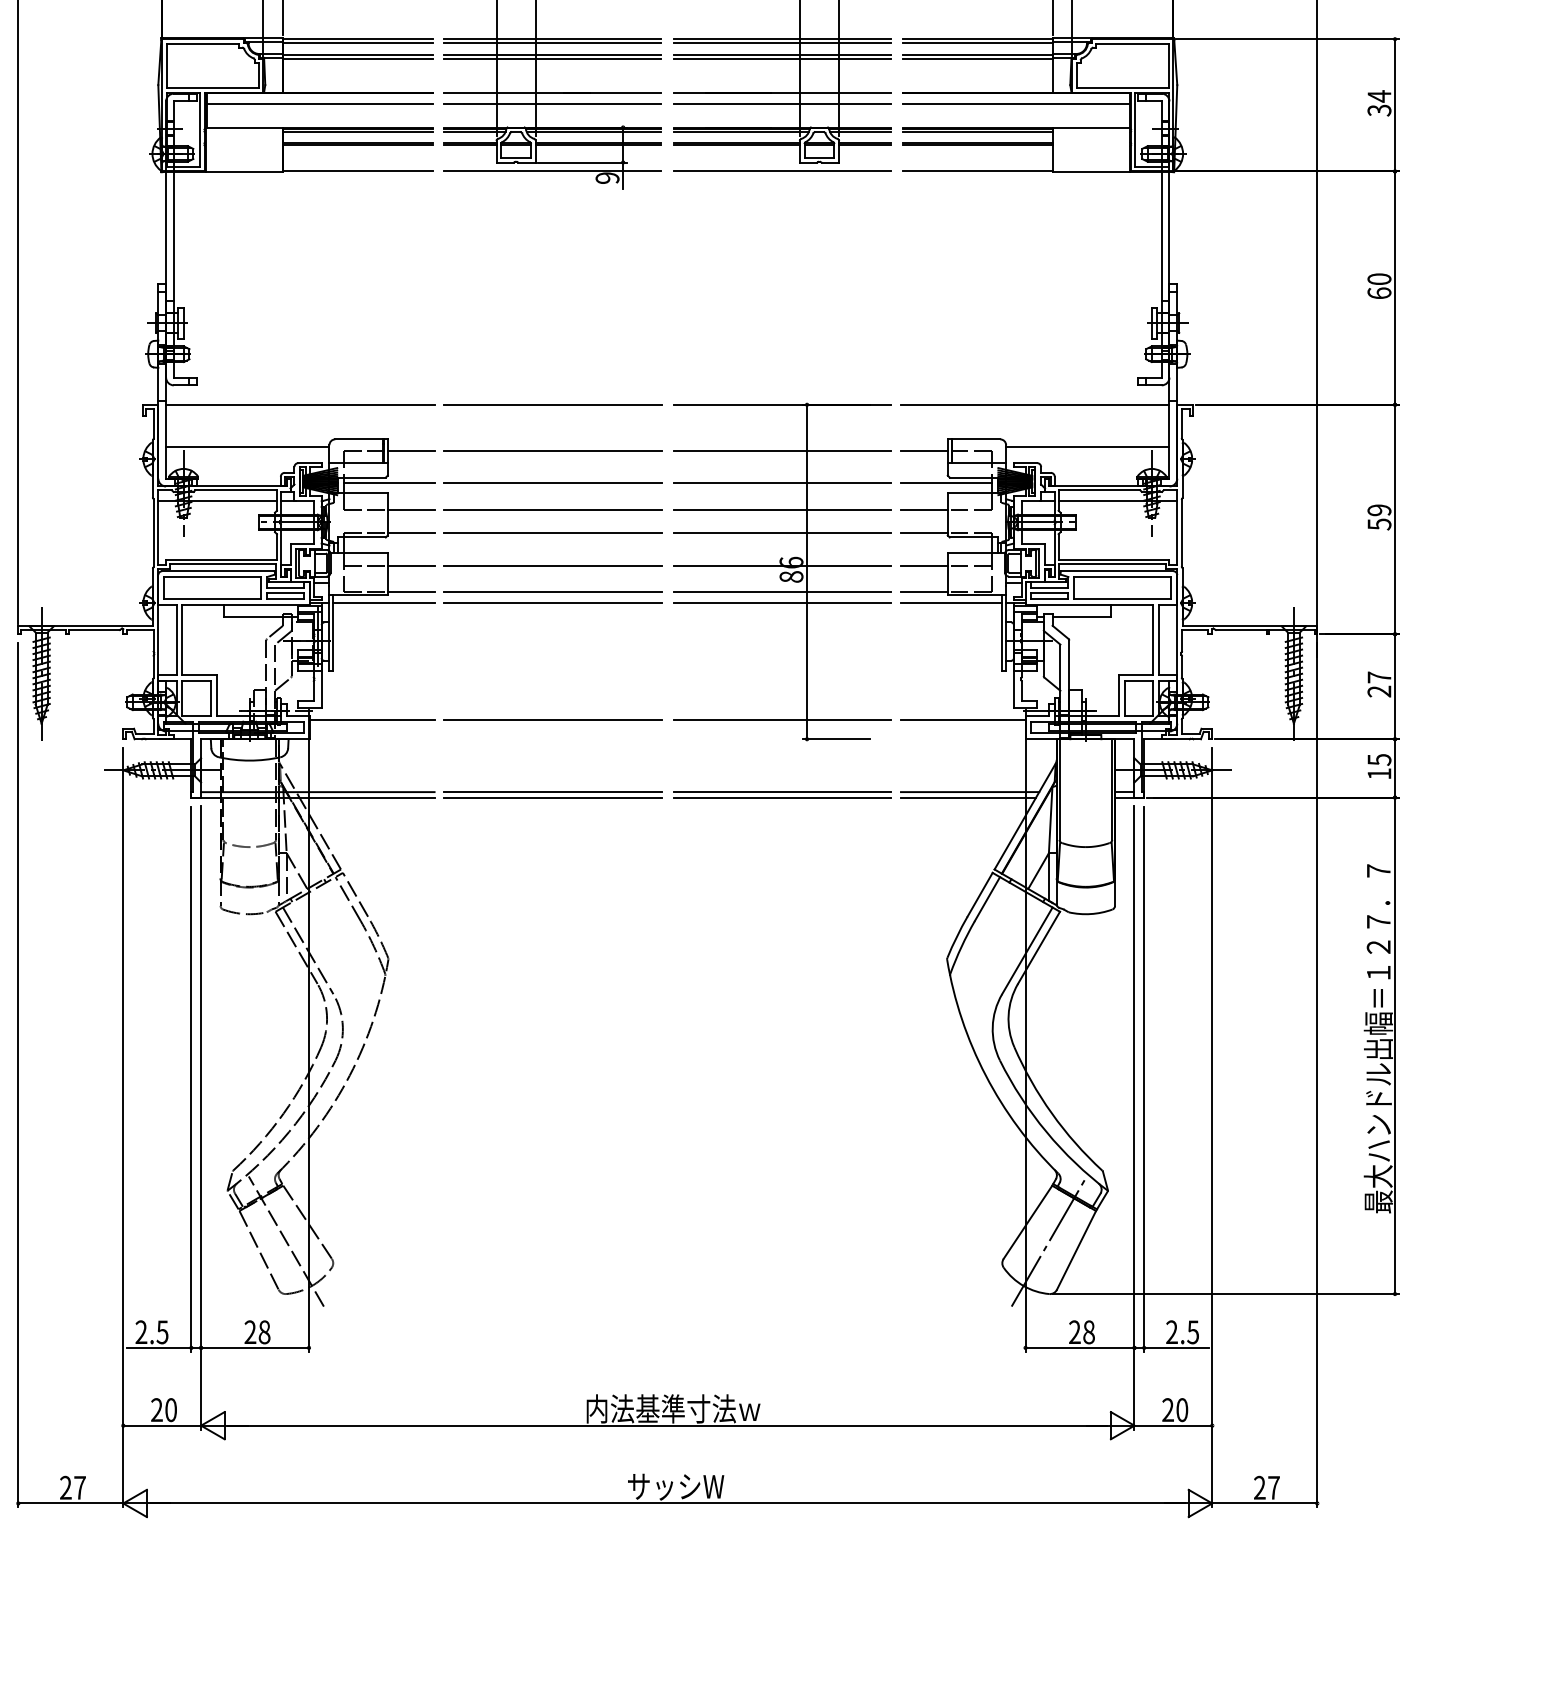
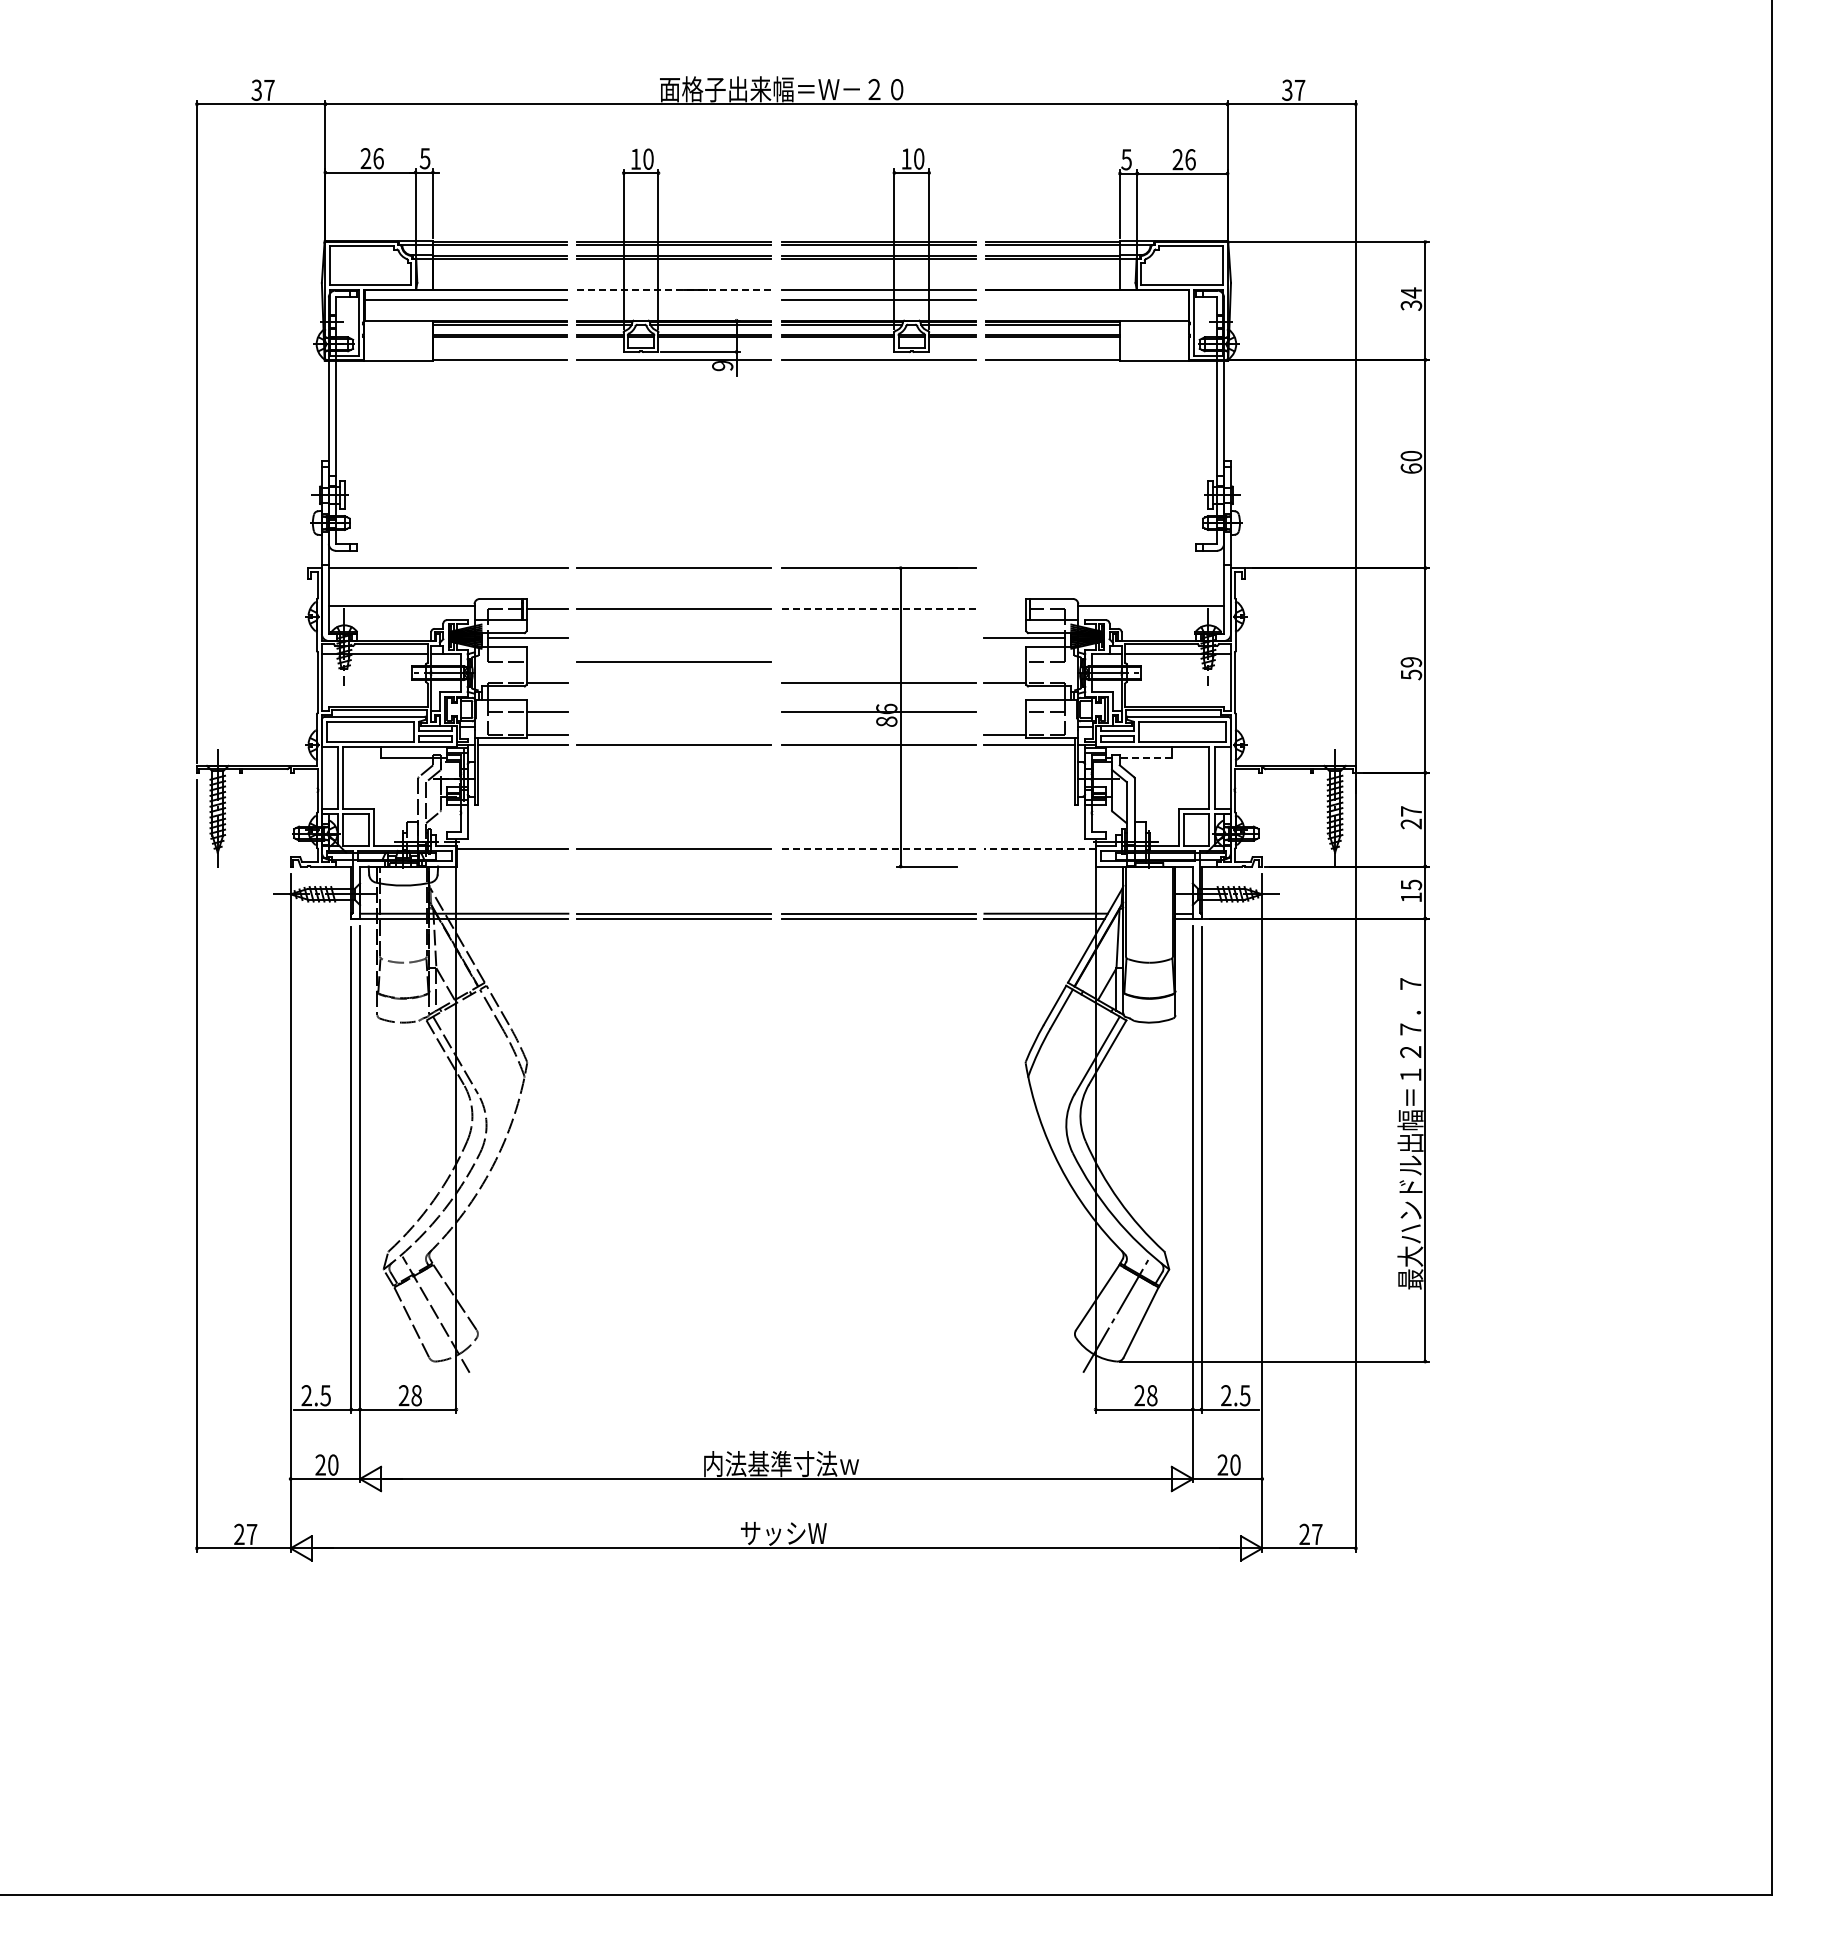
line: (552, 92) -> (673, 289), solid -> dashed
line: (552, 103) -> (673, 299), removed
line: (1015, 103) -> (1086, 299), removed
line: (1035, 405) -> (1104, 568), removed
line: (782, 451) -> (878, 609), solid -> dashed
line: (924, 451) -> (1005, 609), removed
line: (552, 482) -> (673, 637), removed
line: (782, 483) -> (878, 638), removed
line: (411, 509) -> (547, 661), removed
line: (782, 509) -> (878, 661), removed
line: (924, 509) -> (1005, 661), removed
line: (553, 532) -> (674, 682), removed
line: (553, 565) -> (674, 711), removed
line: (924, 565) -> (1005, 711), removed
line: (553, 592) -> (674, 735), removed
line: (782, 592) -> (878, 735), removed
line: (1081, 617) -> (1145, 757), solid -> dashed
line: (782, 720) -> (878, 849), solid -> dashed
line: (963, 720) -> (1040, 849), solid -> dashed

